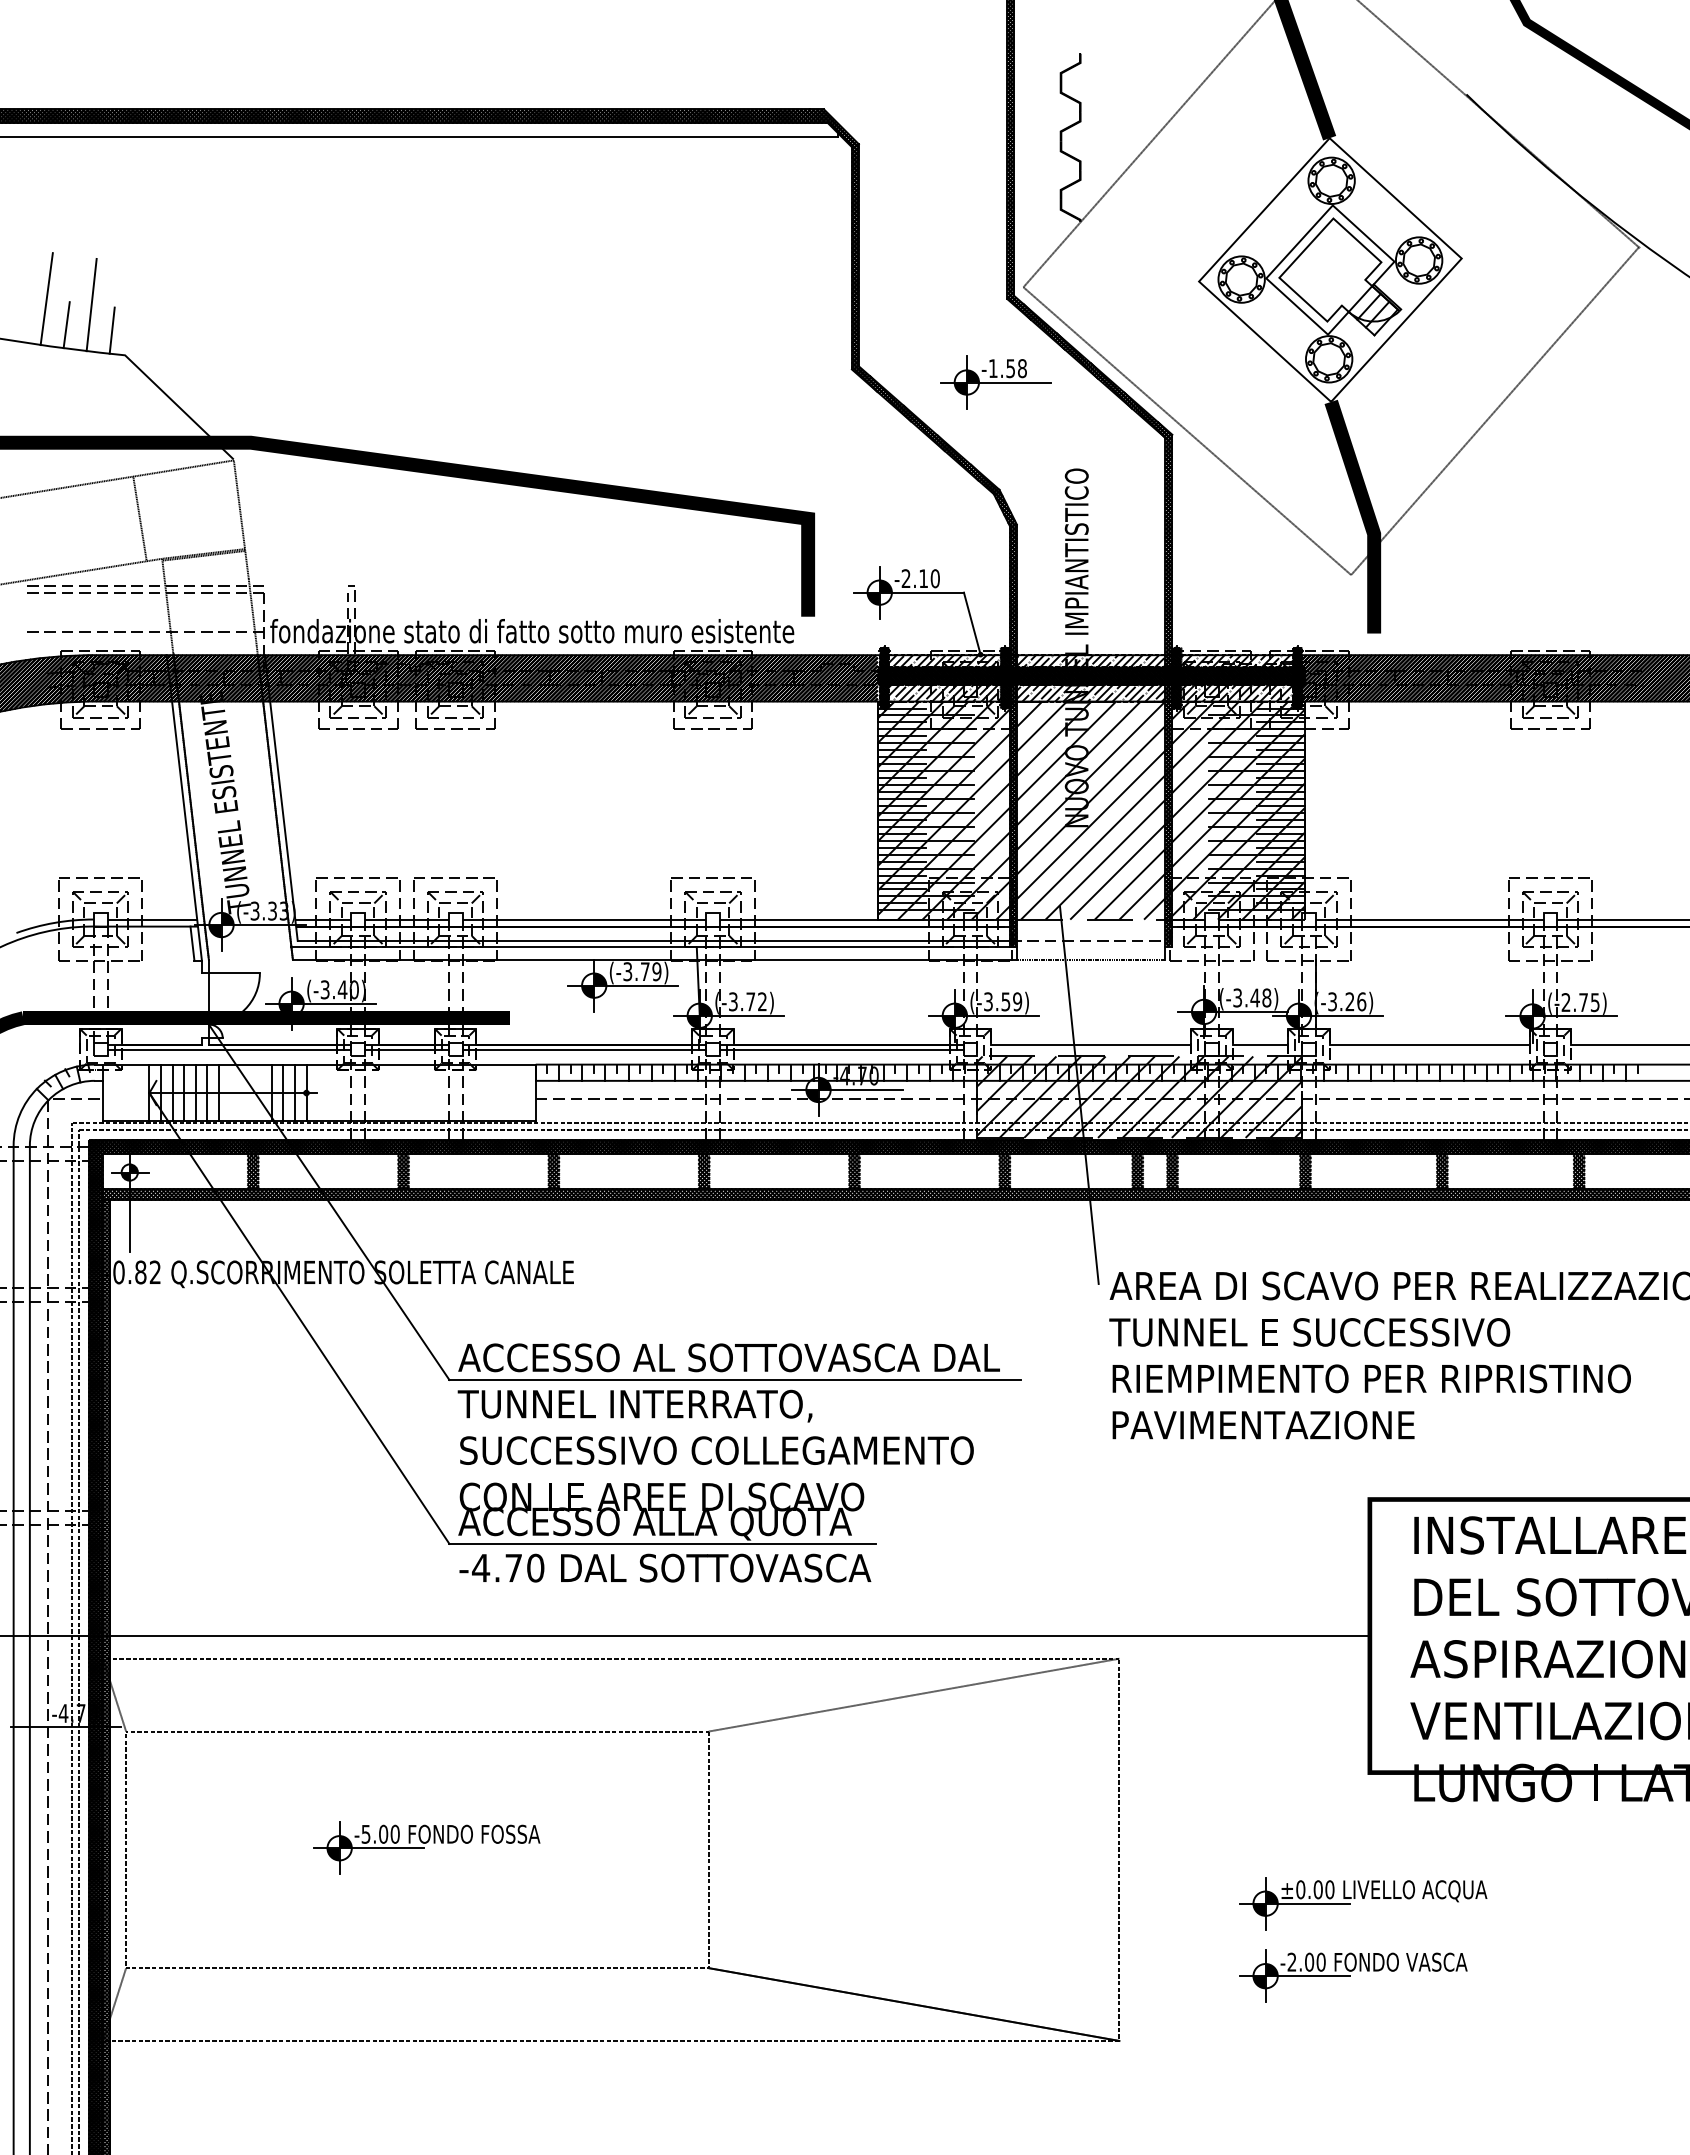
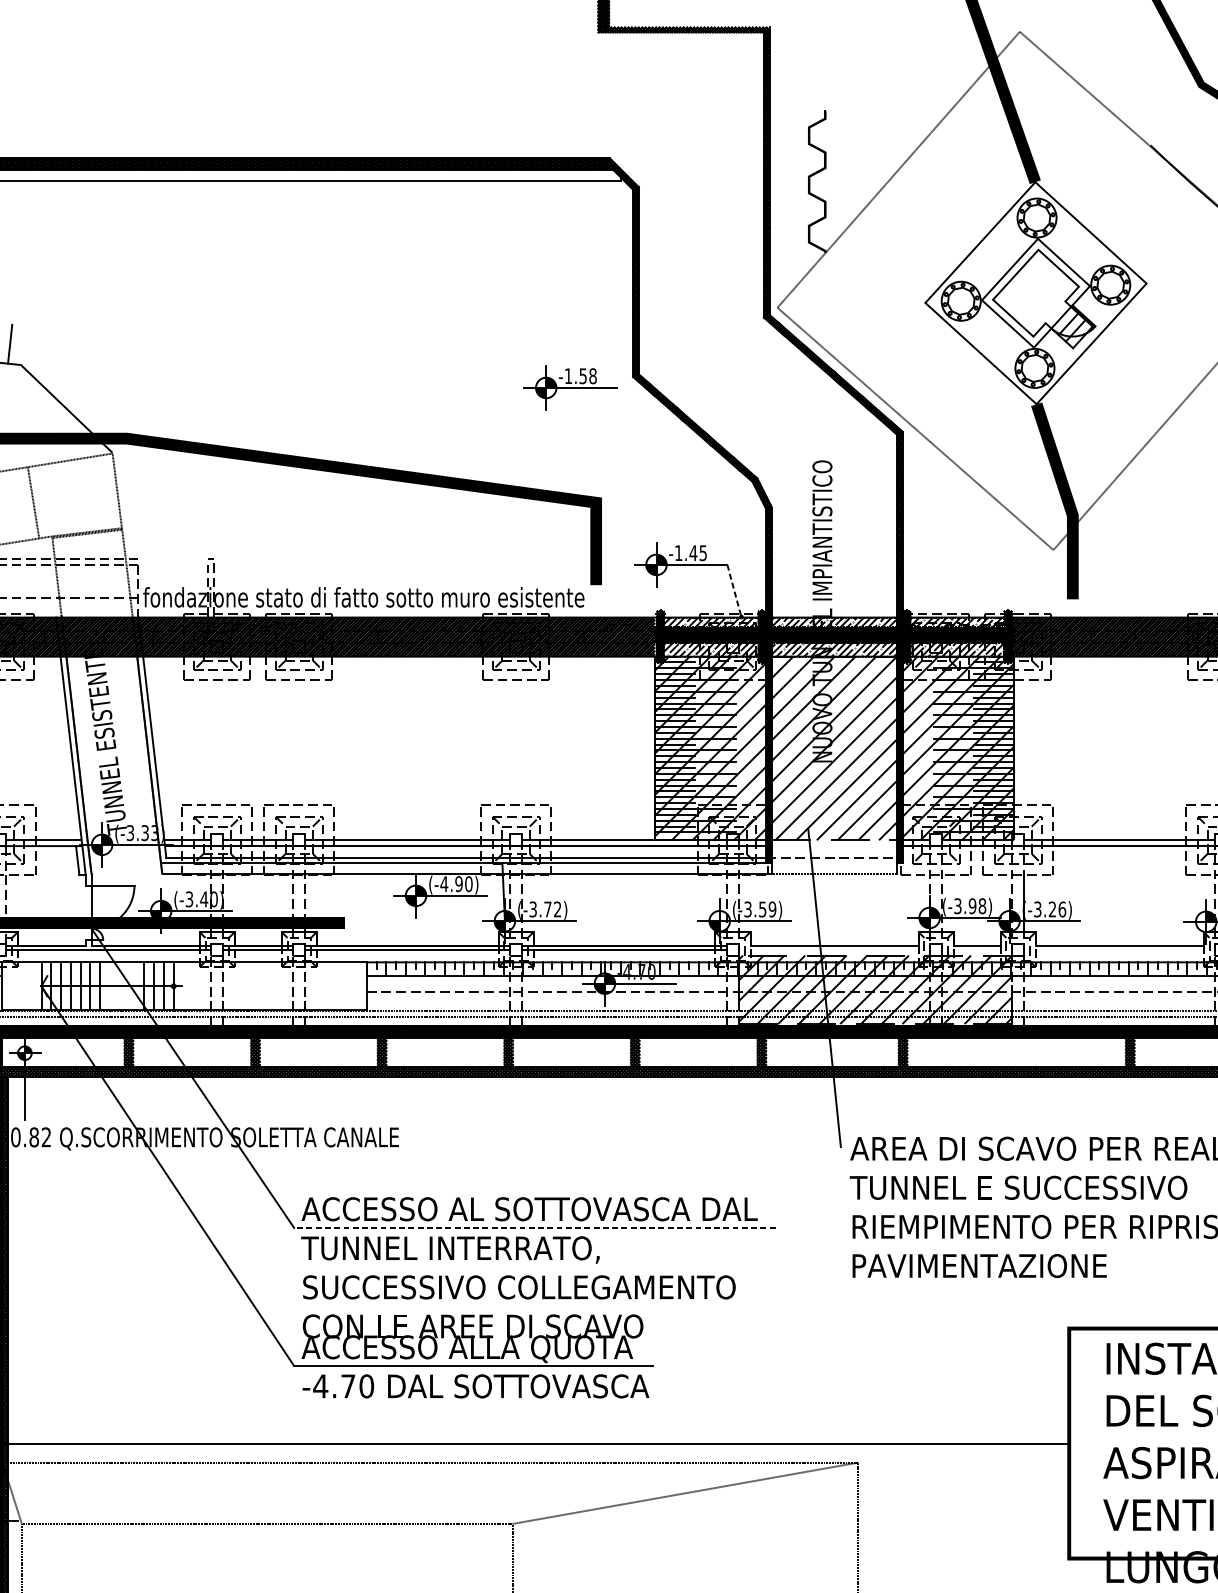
part: (995, 382) -> (570, 387), moved
text: (920, 578) -> (690, 552), -2.10 -> -1.45
line: (972, 624) -> (734, 591), solid -> dashed
text: (642, 971) -> (456, 883), (-3.79) -> (-4.90)
text: (1254, 997) -> (972, 905), (-3.48) -> (-3.98)
fill: (960, 1009) -> (724, 915), removed
fill: (1526, 1022) -> (1201, 926), removed
hatch: (1137, 1170) -> (873, 1051), removed
hatch: (1305, 1170) -> (1015, 1051), removed
line: (735, 1379) -> (535, 1227), solid -> dashed

